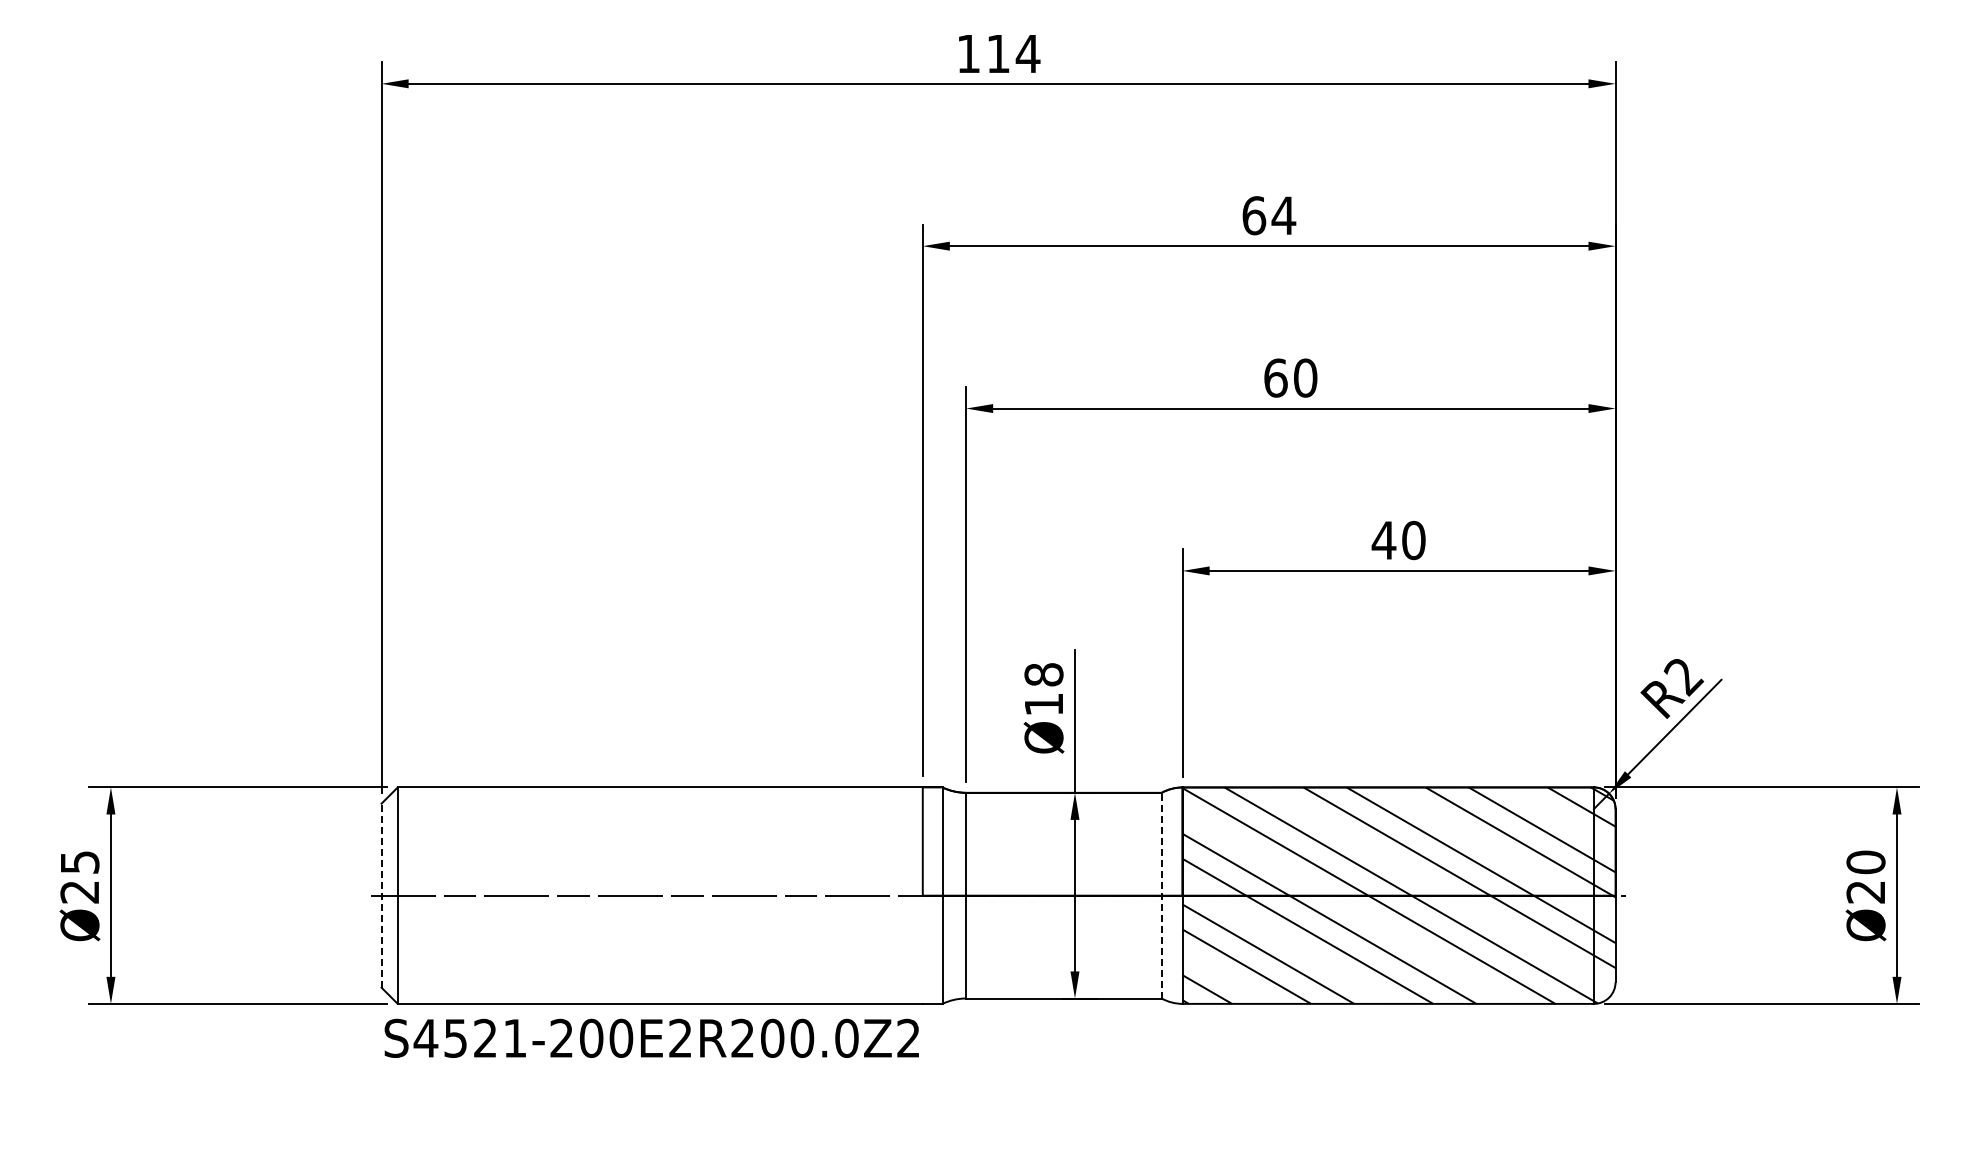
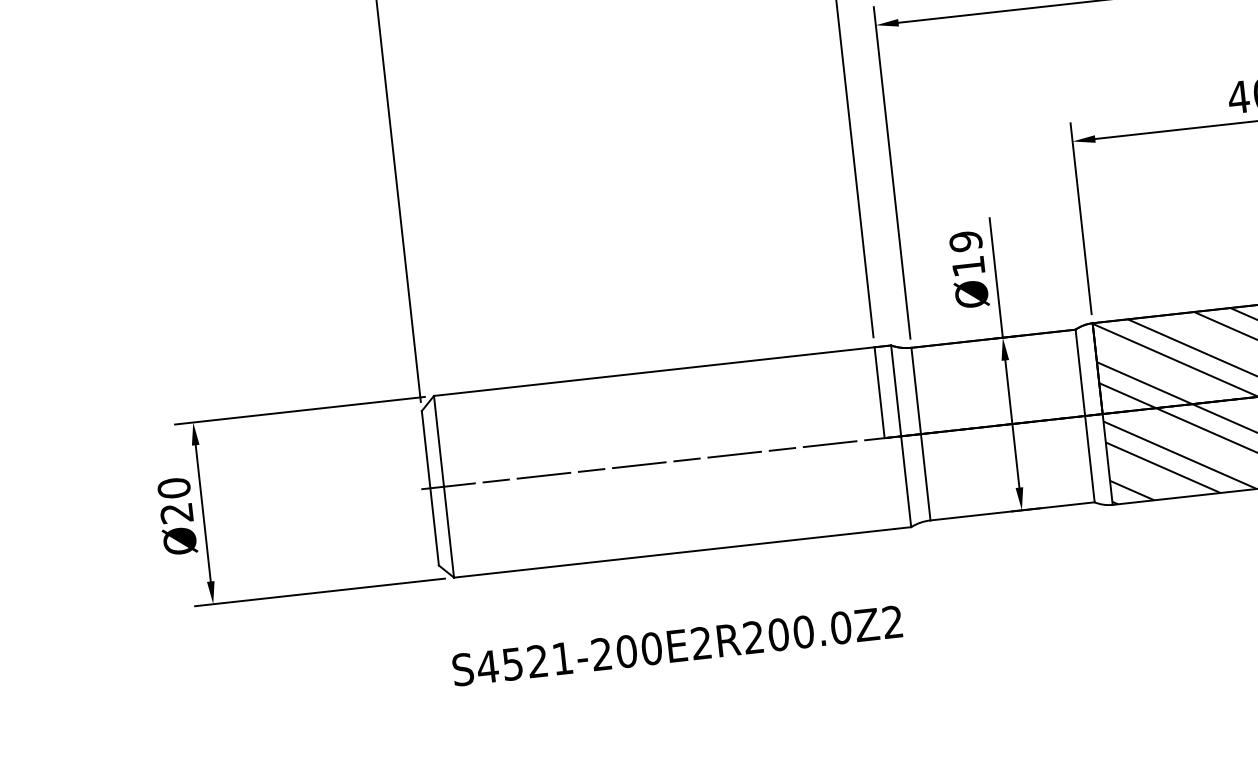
text: (1043, 674) -> (965, 241), Ø18 -> Ø19
text: (79, 862) -> (173, 488), Ø25 -> Ø20
line: (381, 895) -> (430, 488), dashed -> solid
line: (1161, 895) -> (1084, 415), dashed -> solid
text: (651, 1037) -> (677, 645), moved

